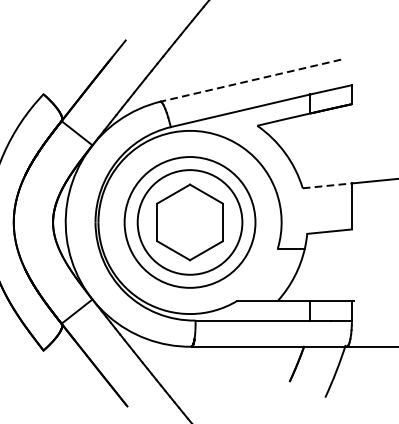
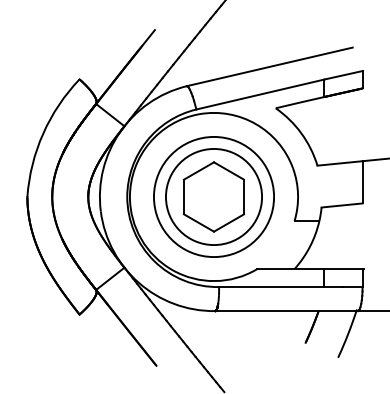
line: (250, 81) -> (269, 67), dashed -> solid
line: (327, 185) -> (340, 163), dashed -> solid

